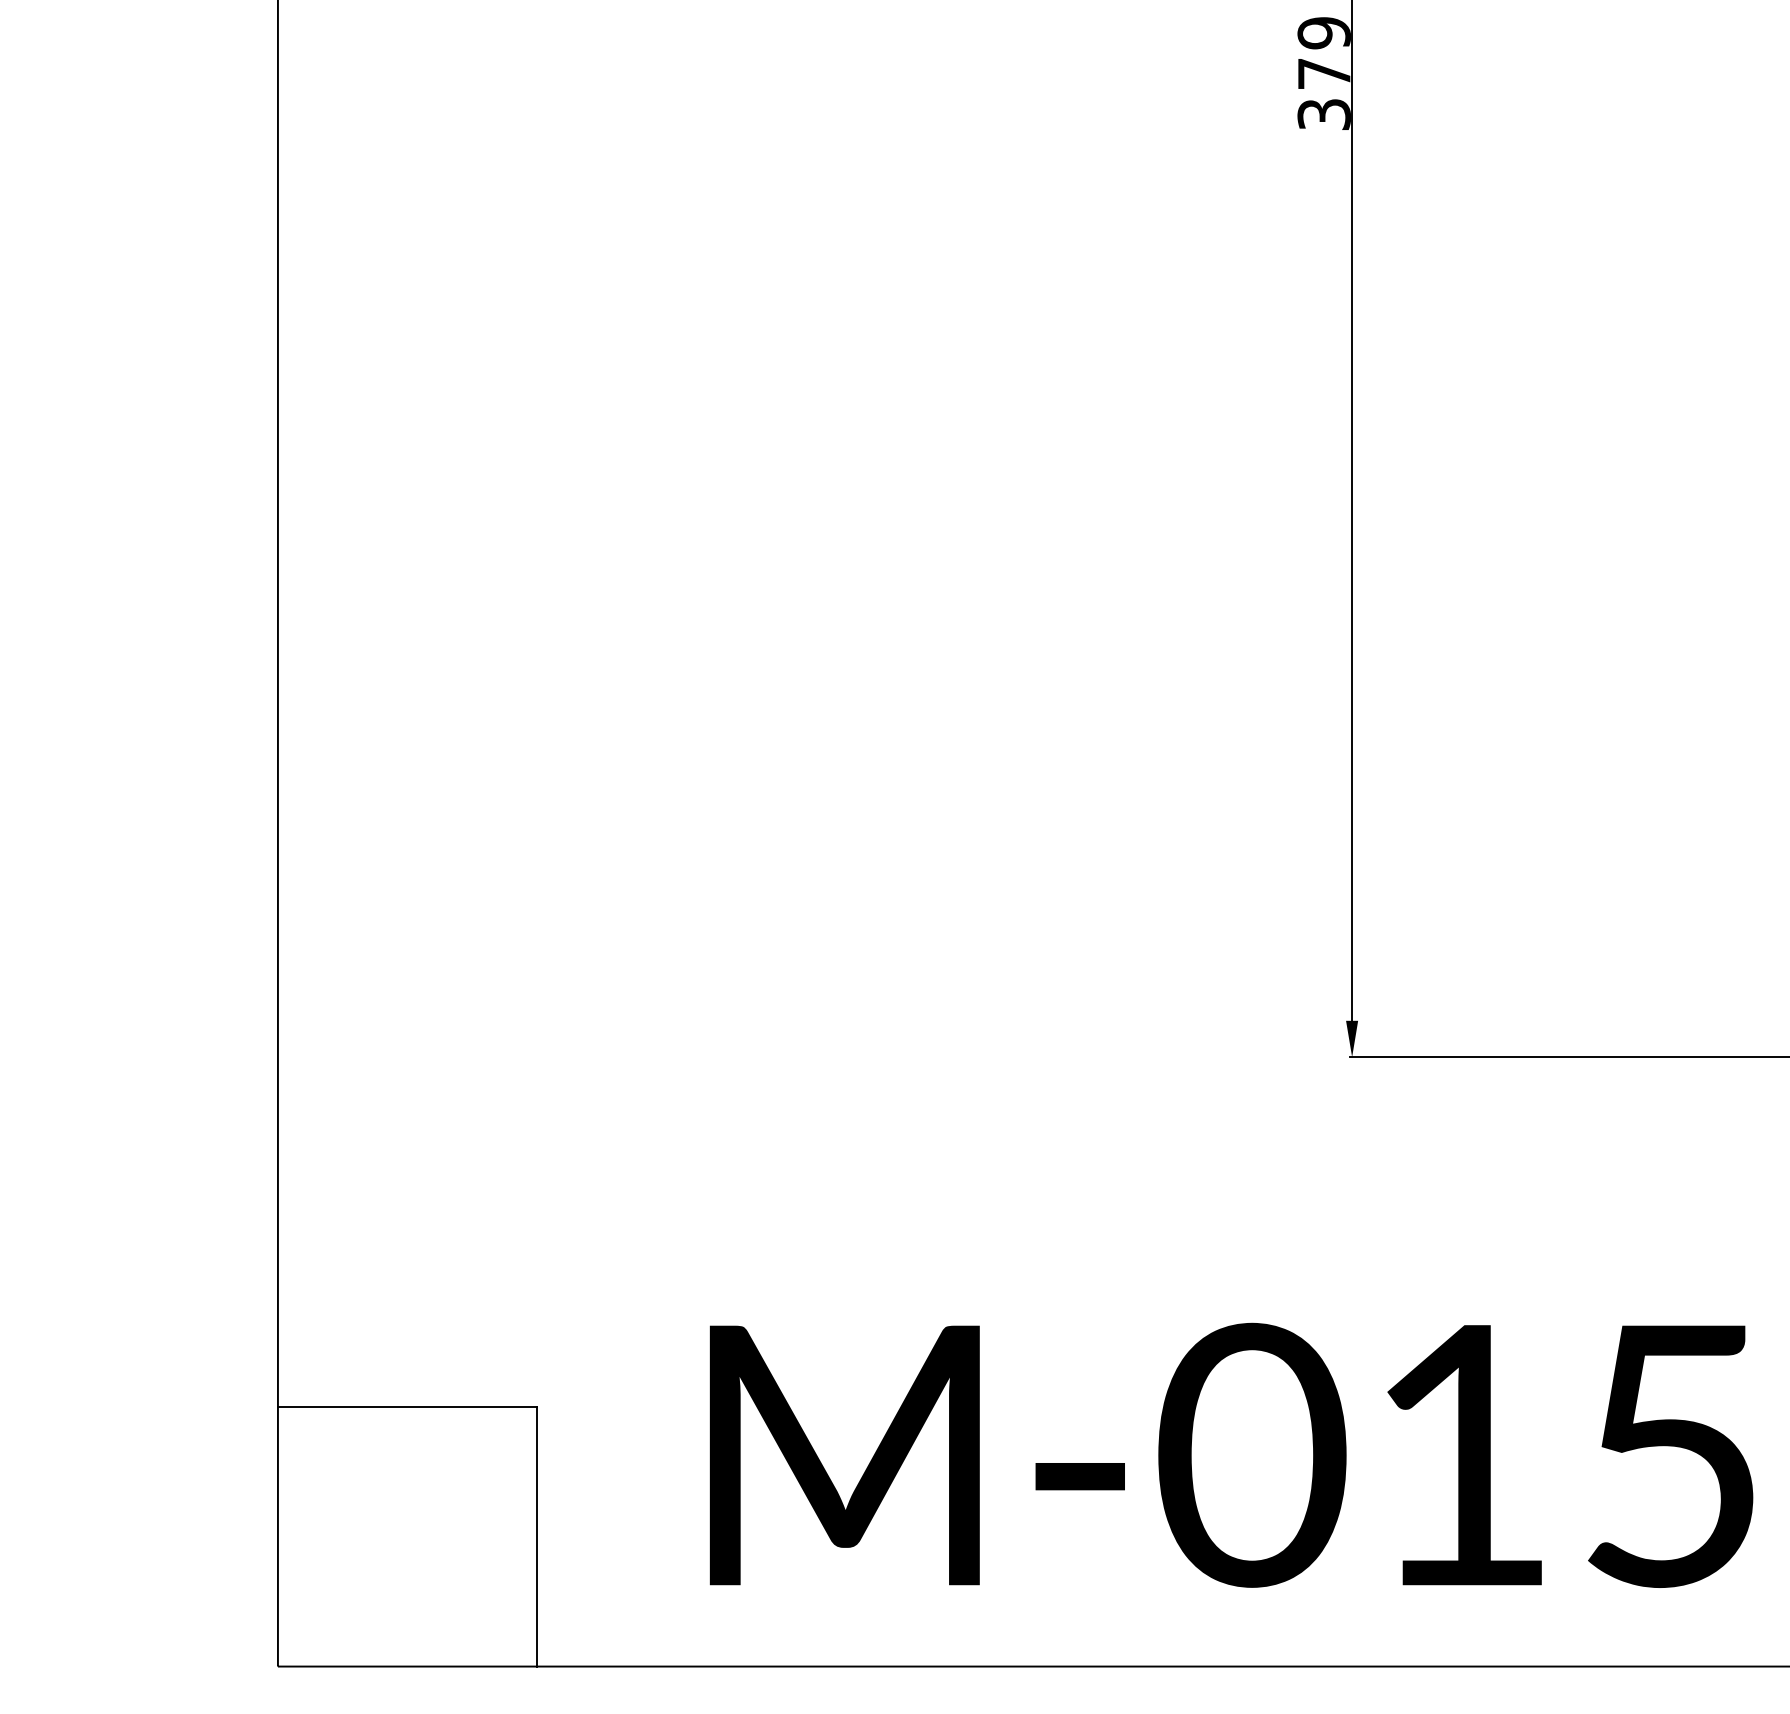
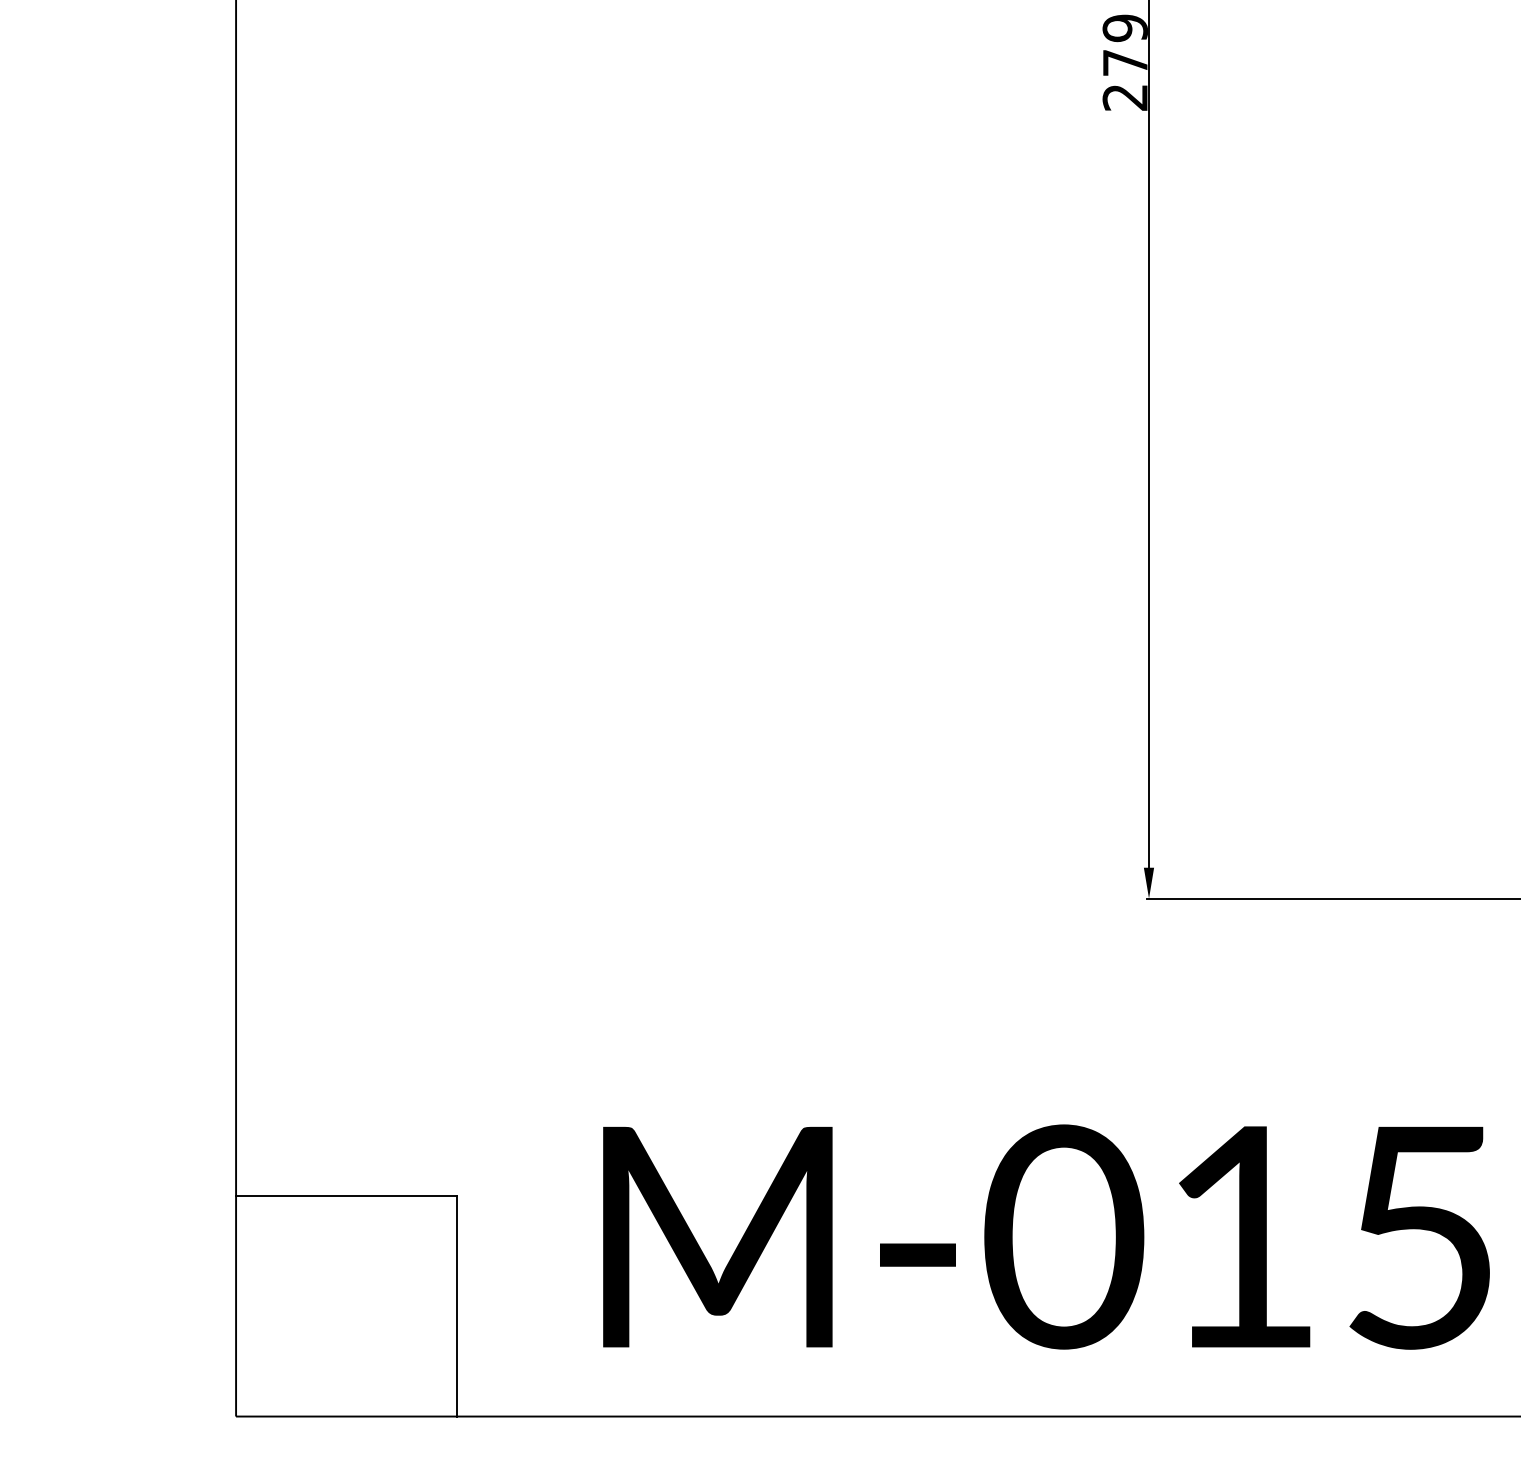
text: (1323, 114) -> (1124, 97), 379 -> 279

